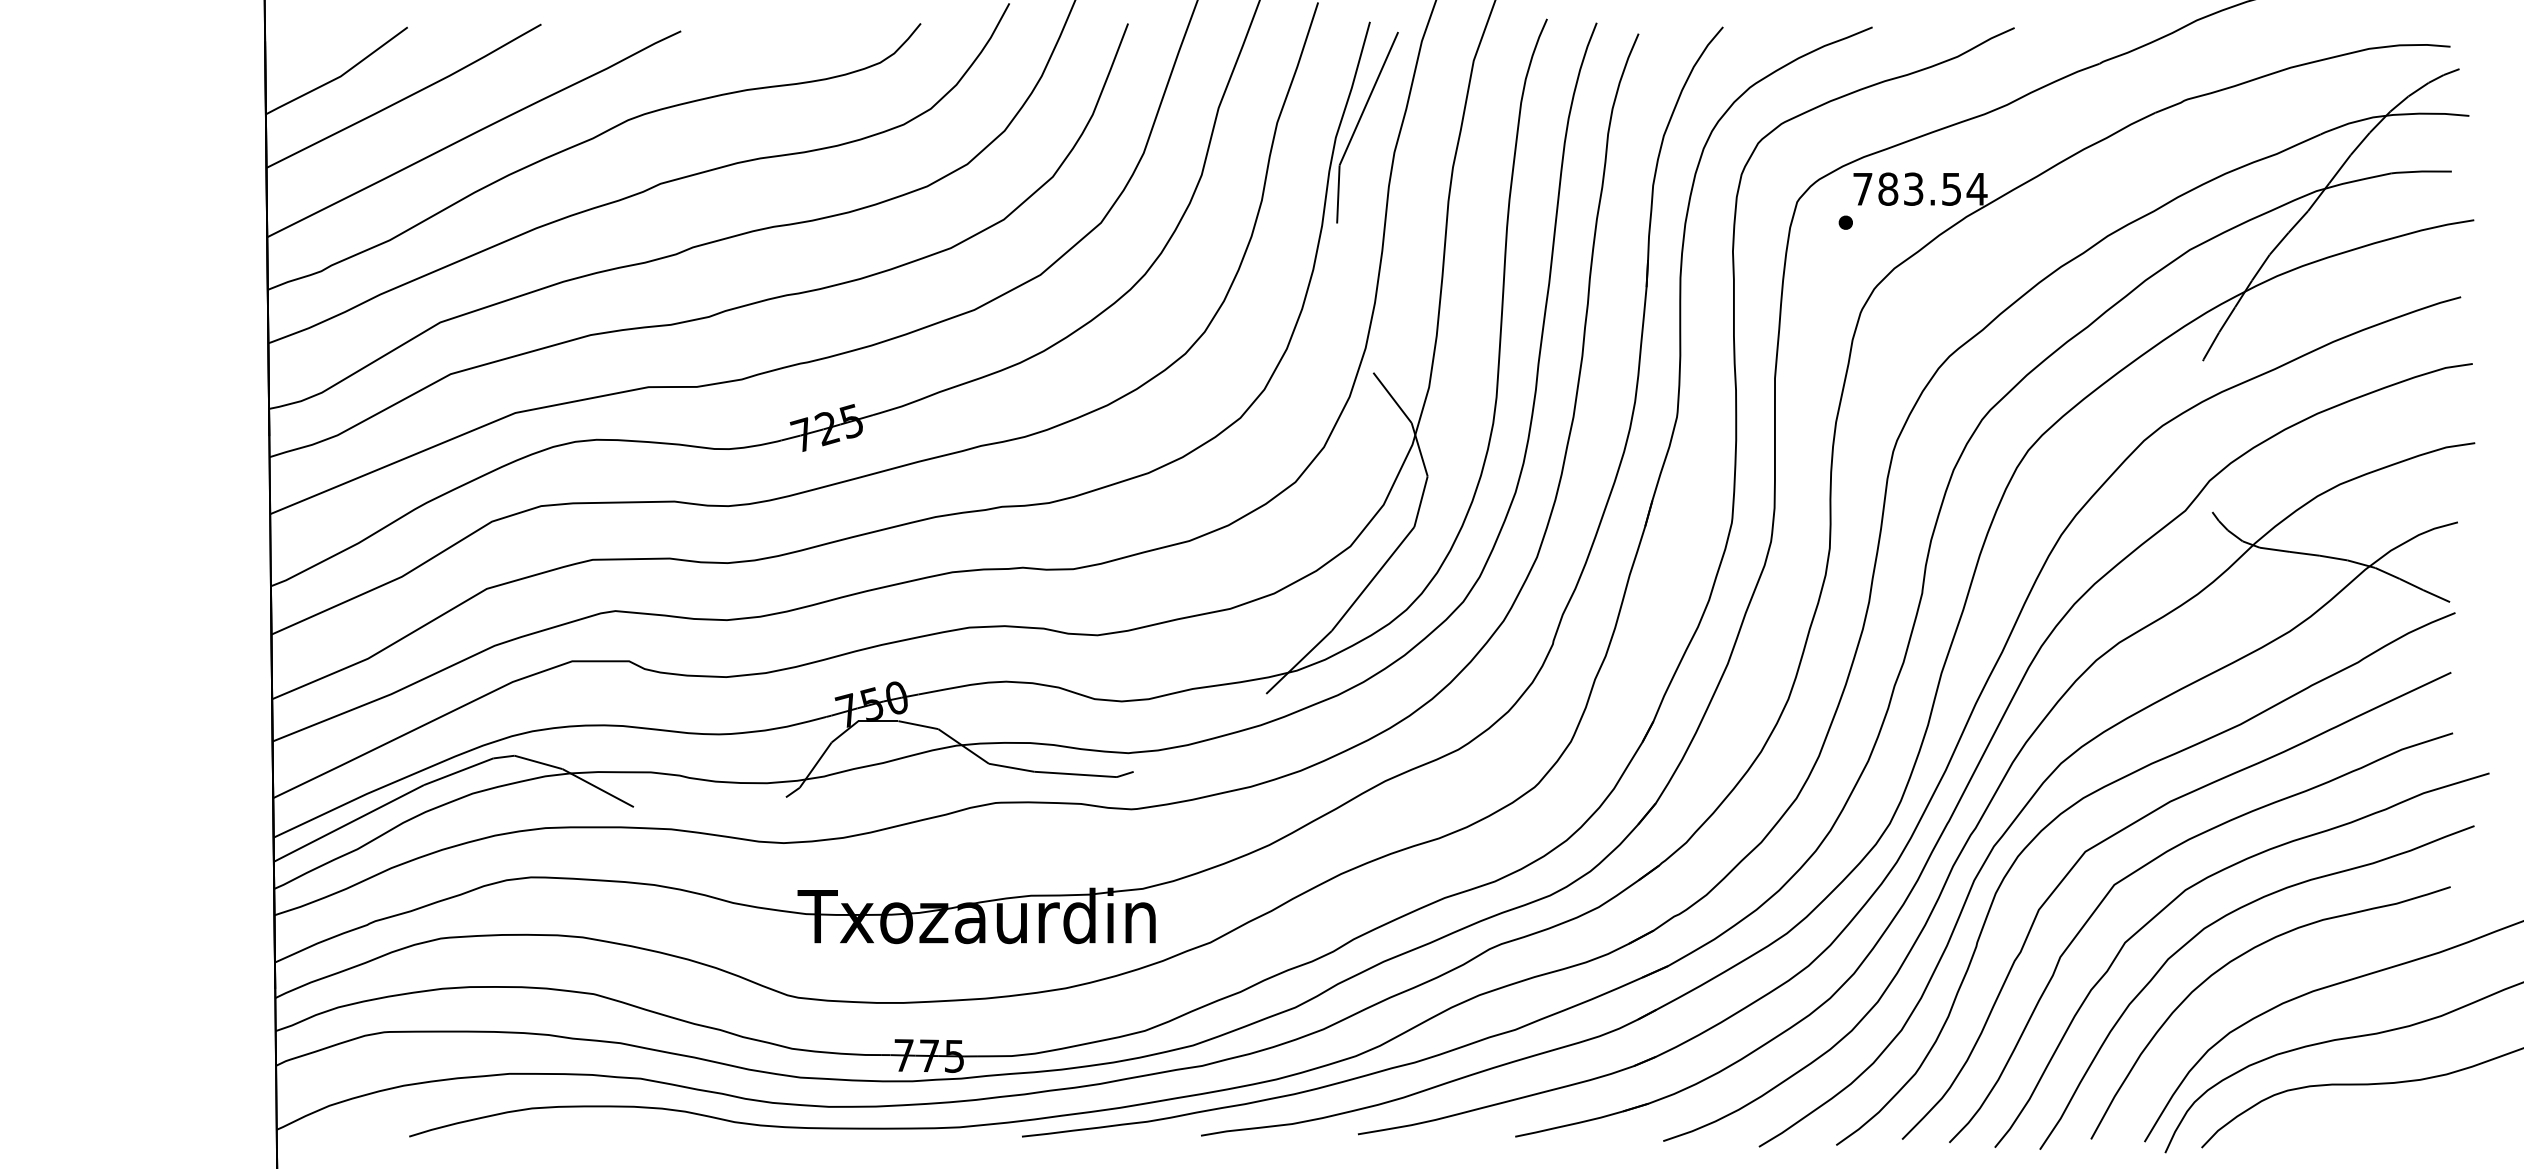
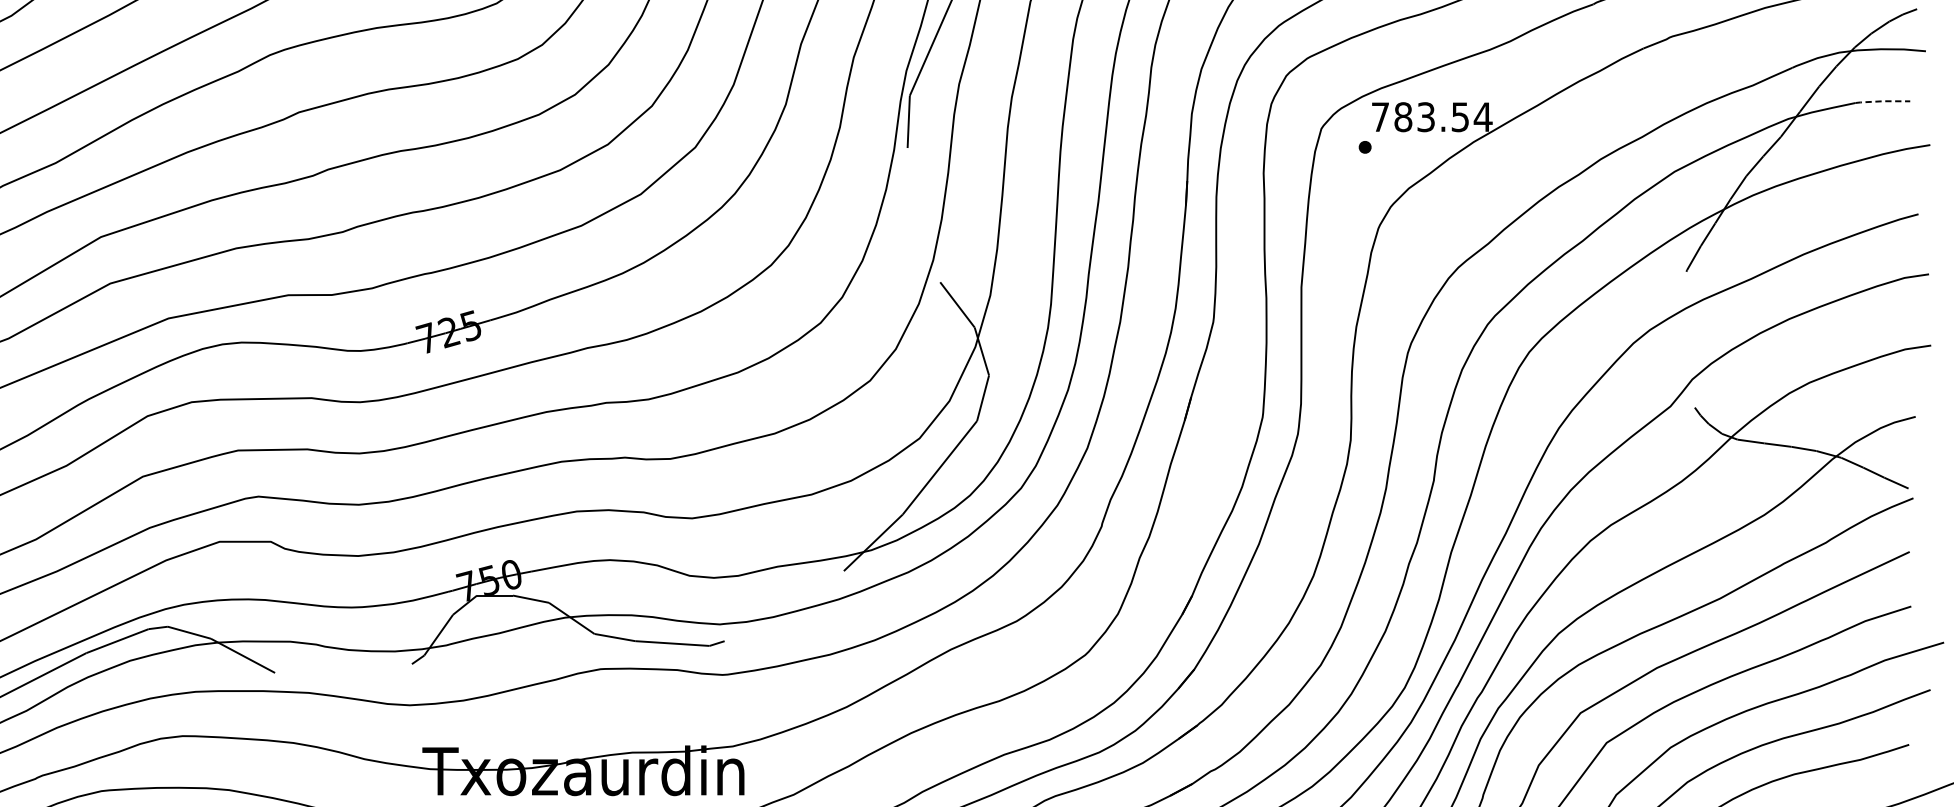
line: (2421, 171) -> (1882, 101), solid -> dashed

